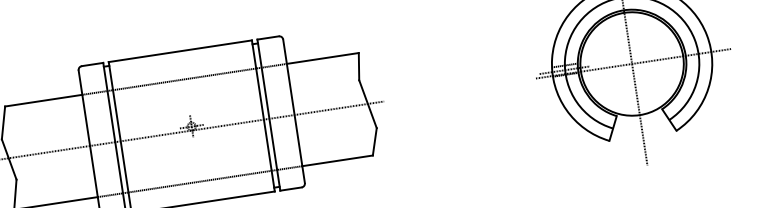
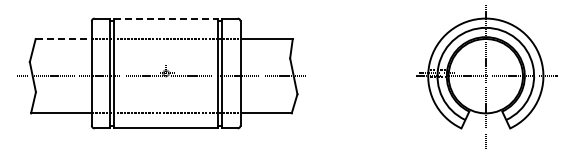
line: (180, 51) -> (166, 18), solid -> dashed
line: (44, 101) -> (64, 39), solid -> dashed

